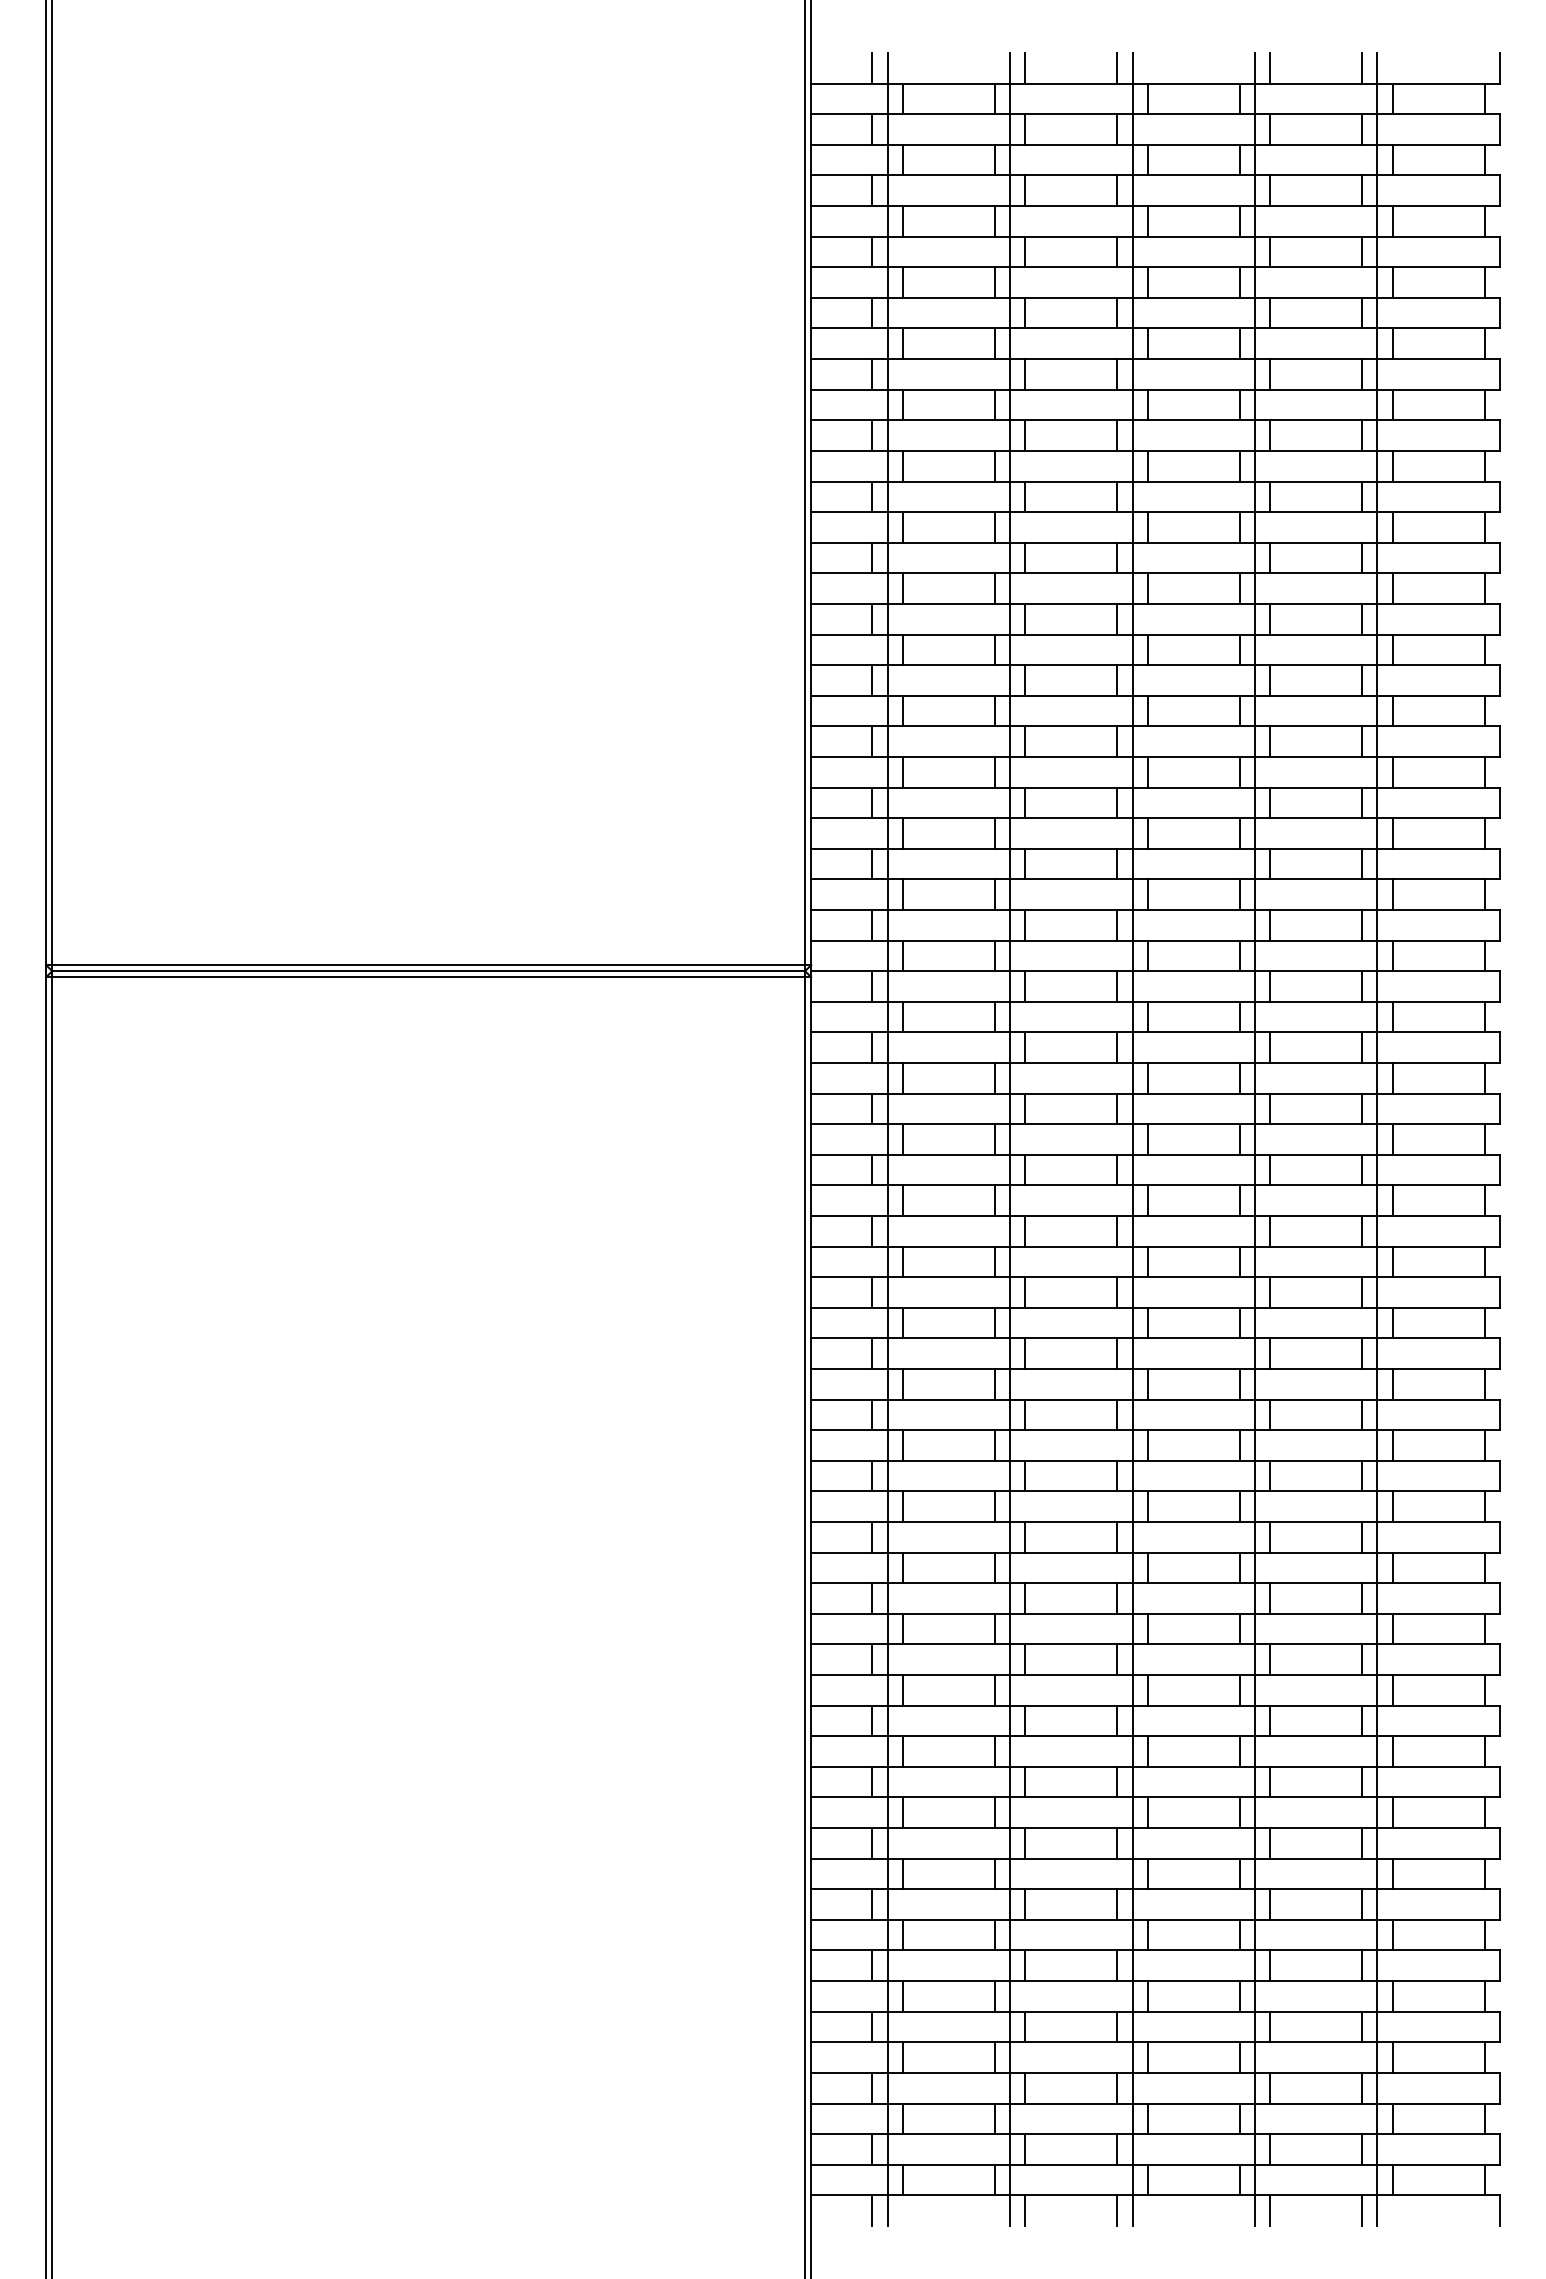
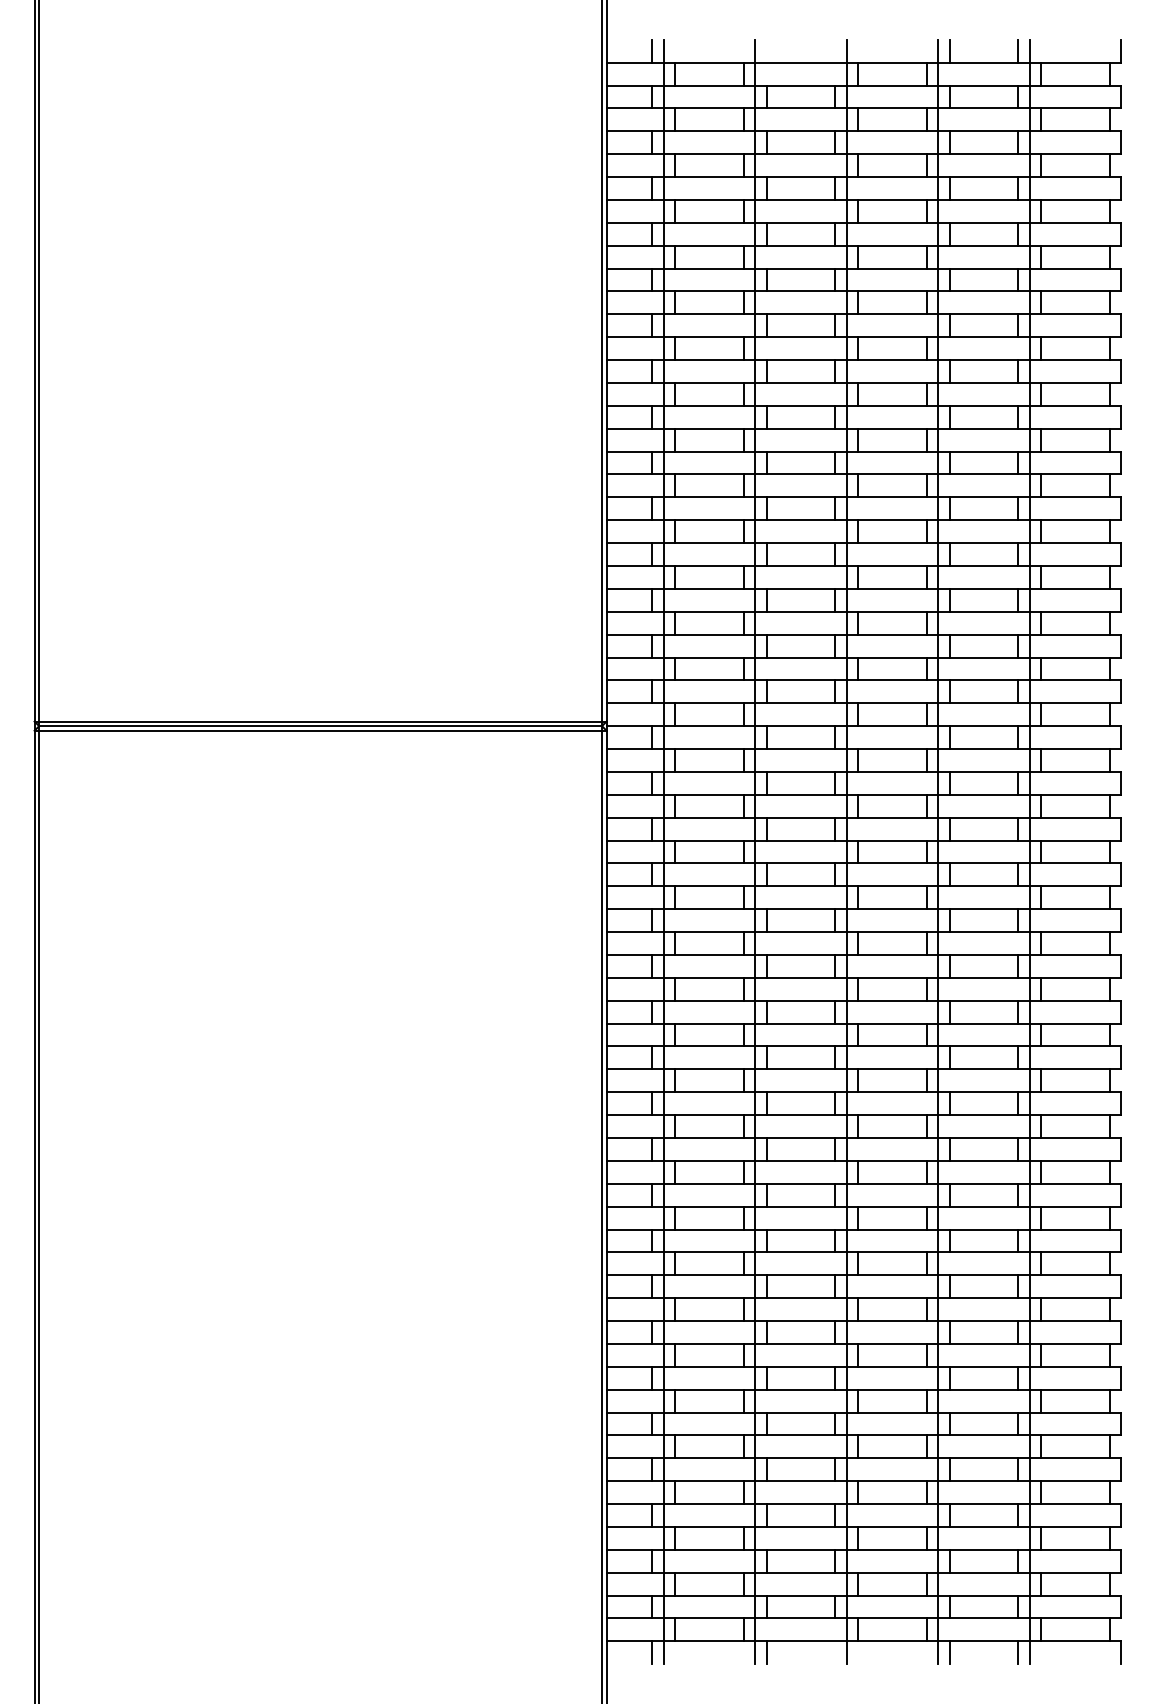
line: (1025, 68) -> (766, 51), removed
line: (1117, 68) -> (835, 51), removed
line: (1117, 2210) -> (835, 1652), removed

